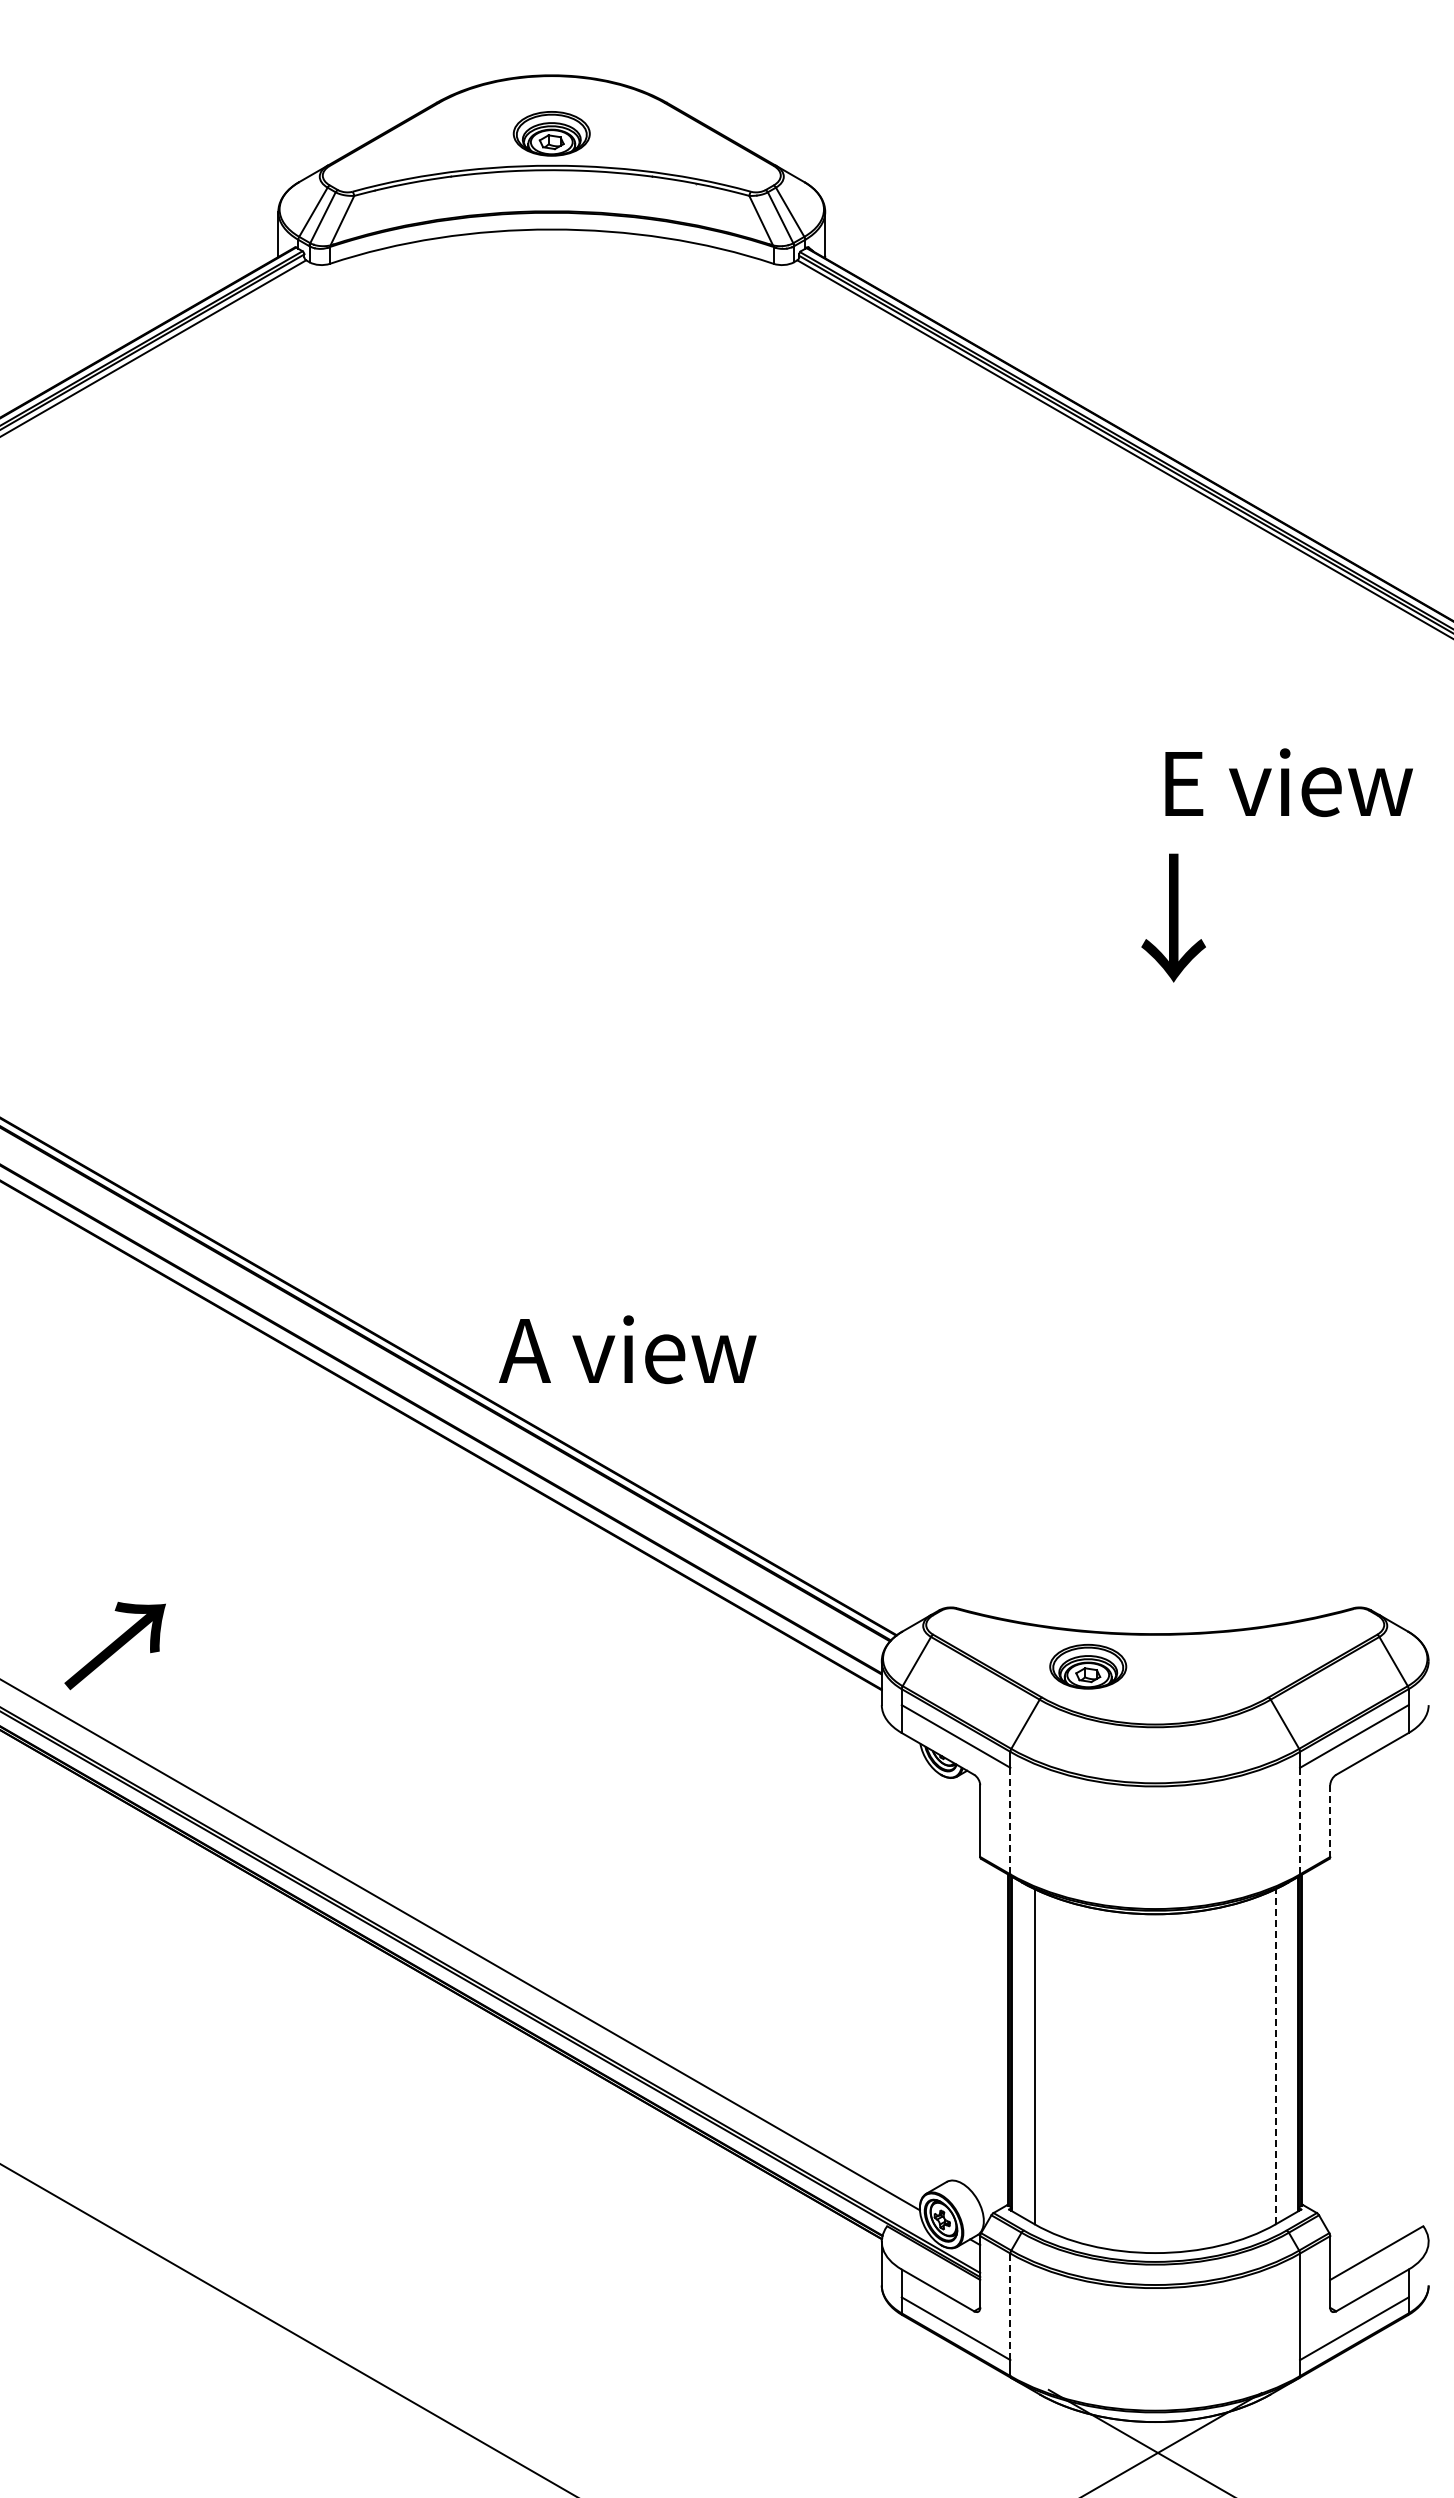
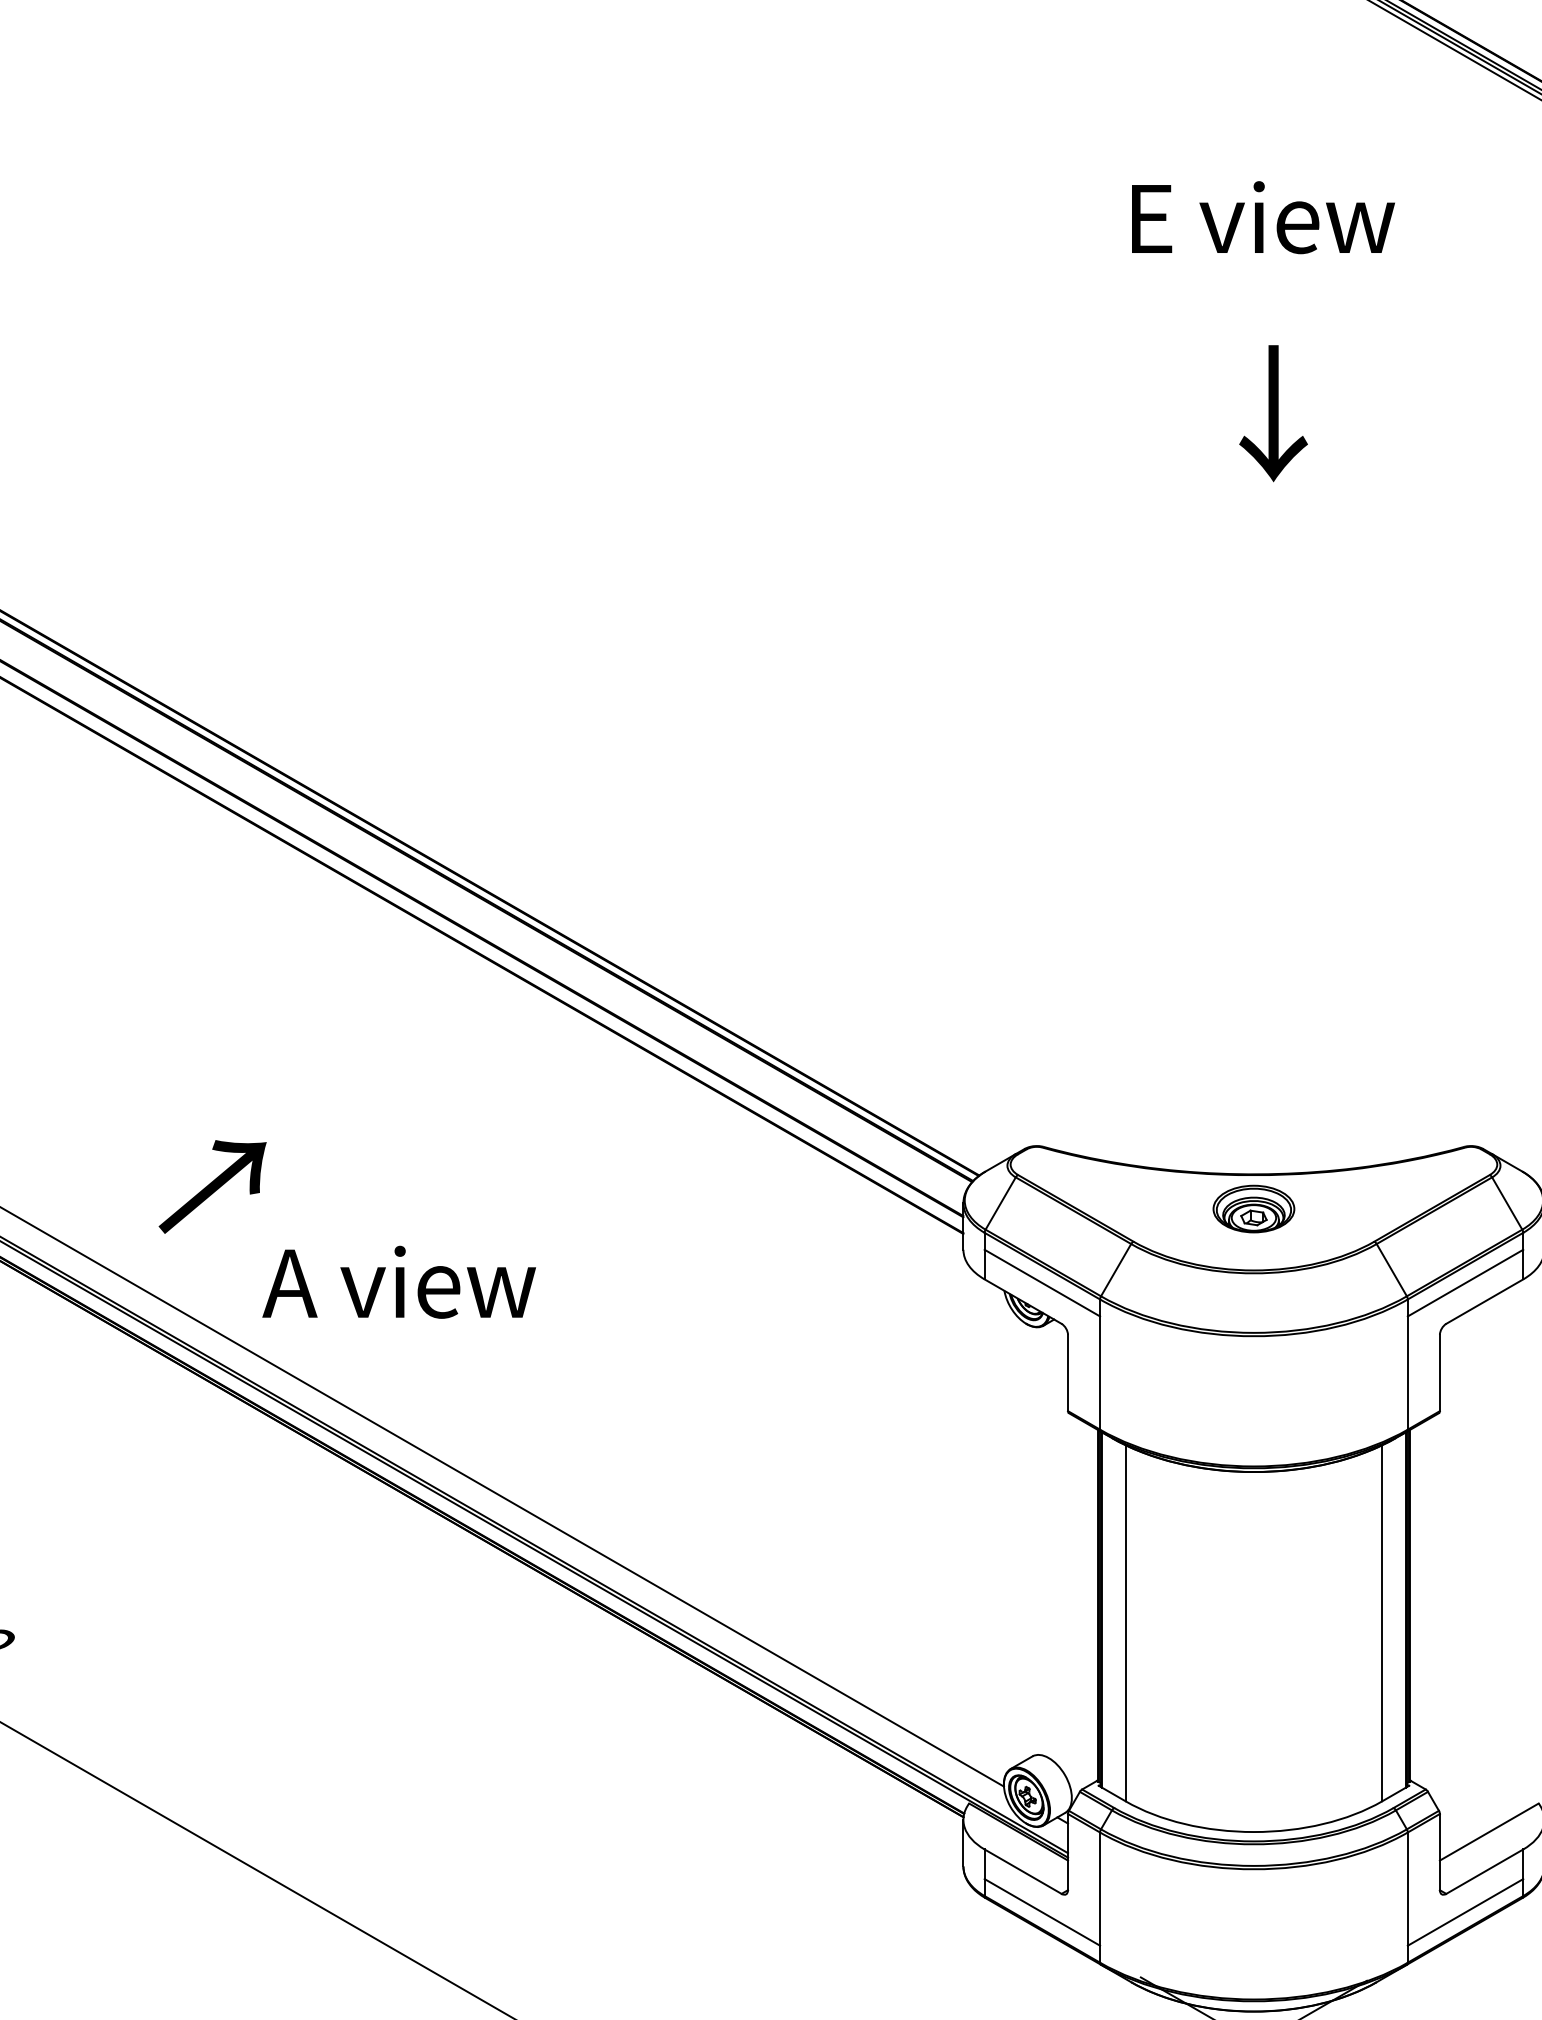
text: (1288, 782) -> (1262, 217), moved
text: (627, 1349) -> (398, 1282), moved
text: (114, 1645) -> (211, 1186), moved
part: (1088, 1666) -> (1254, 1208), moved
line: (1010, 1820) -> (1100, 1372), dashed -> solid
line: (1300, 1820) -> (1408, 1372), dashed -> solid
line: (1330, 1821) -> (1440, 1373), dashed -> solid
line: (1275, 2056) -> (1381, 1623), dashed -> solid
line: (1010, 2307) -> (1100, 1889), dashed -> solid

